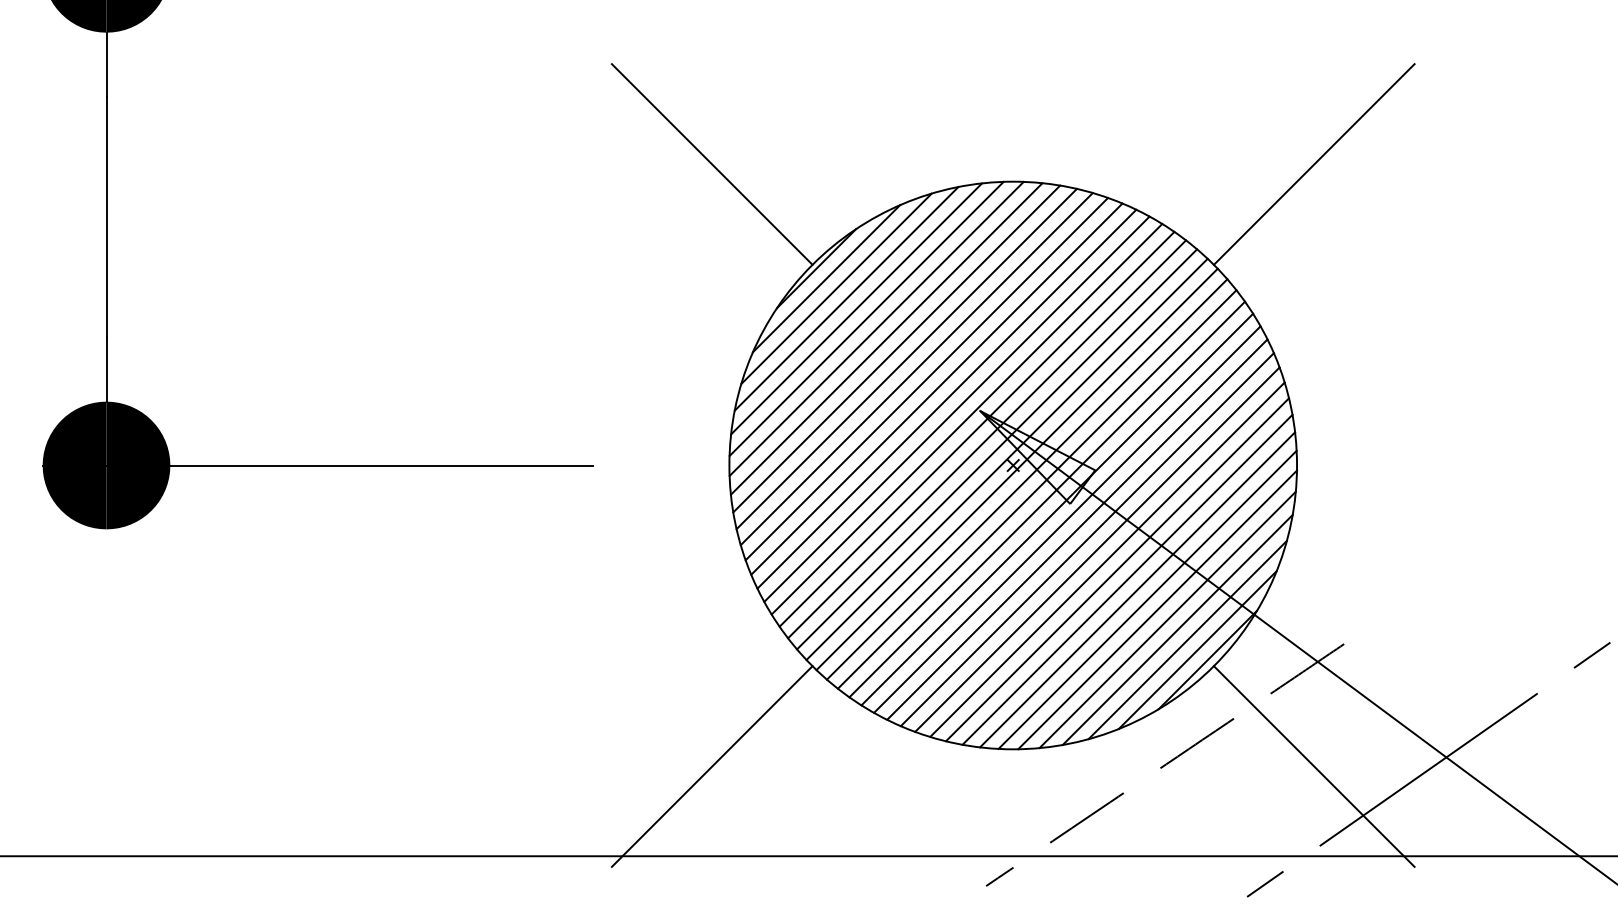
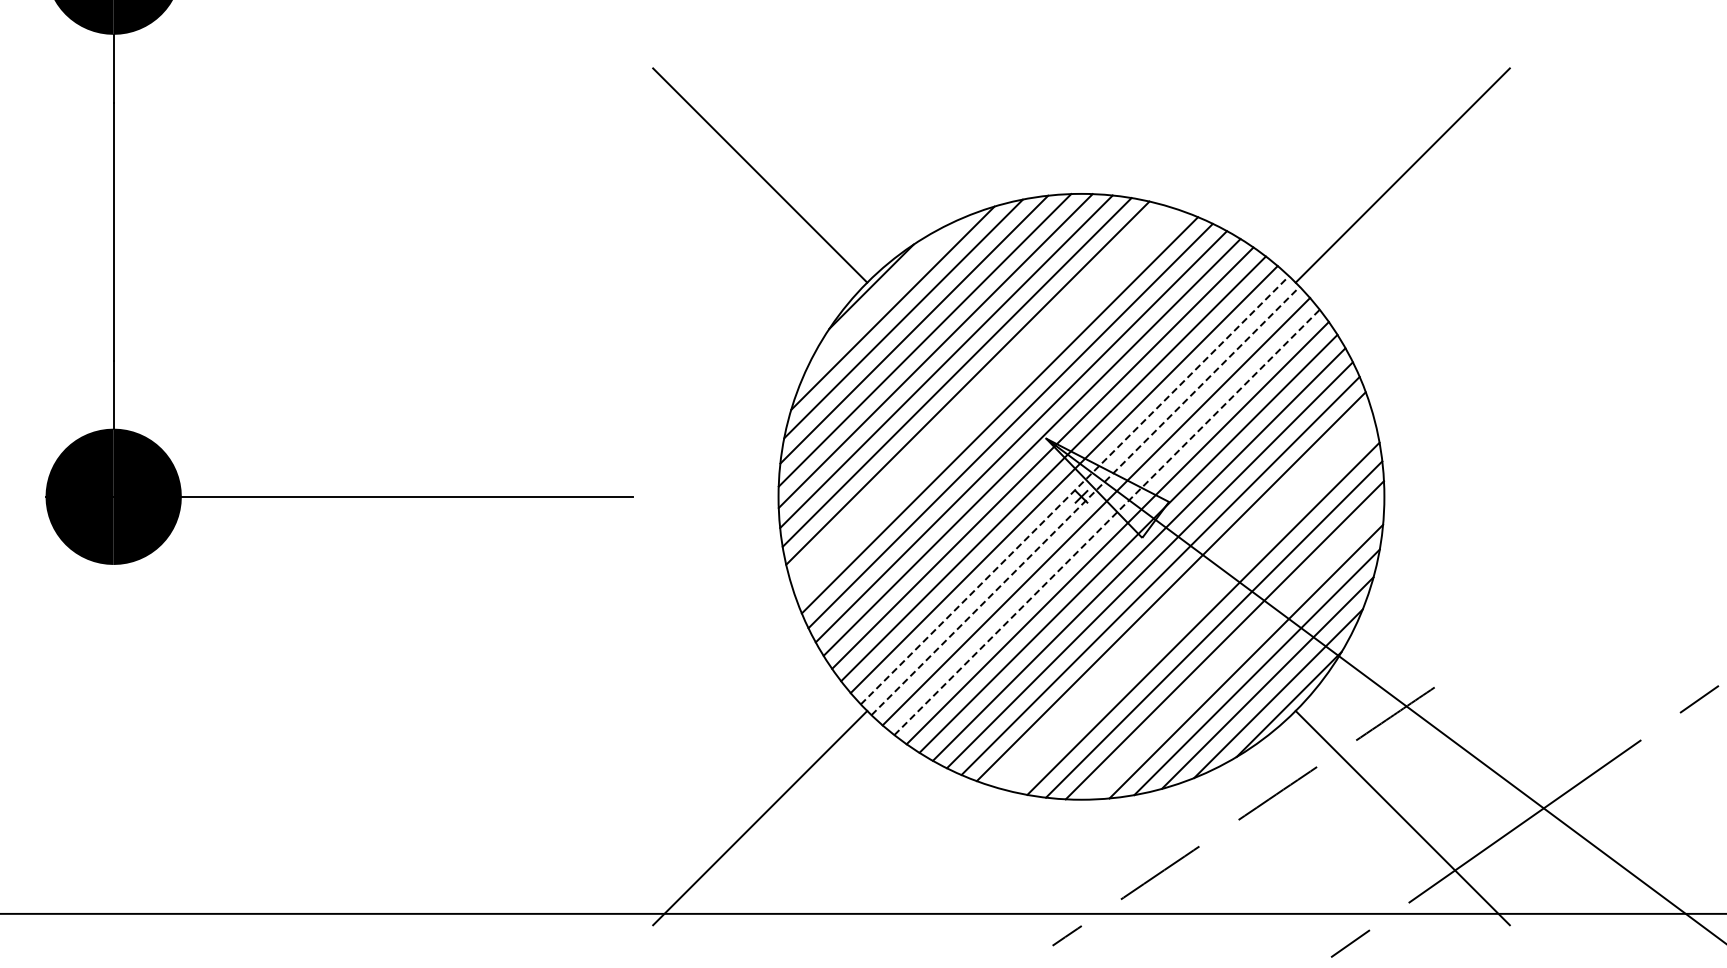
line: (825, 278) -> (881, 297), removed
line: (916, 368) -> (978, 393), removed
line: (926, 379) -> (988, 404), removed
line: (1006, 459) -> (1074, 490), solid -> dashed
line: (1016, 468) -> (1085, 500), solid -> dashed
line: (1037, 489) -> (1107, 522), solid -> dashed
line: (1106, 559) -> (1181, 597), removed
line: (1117, 570) -> (1192, 608), removed
line: (1157, 609) -> (1235, 650), removed

